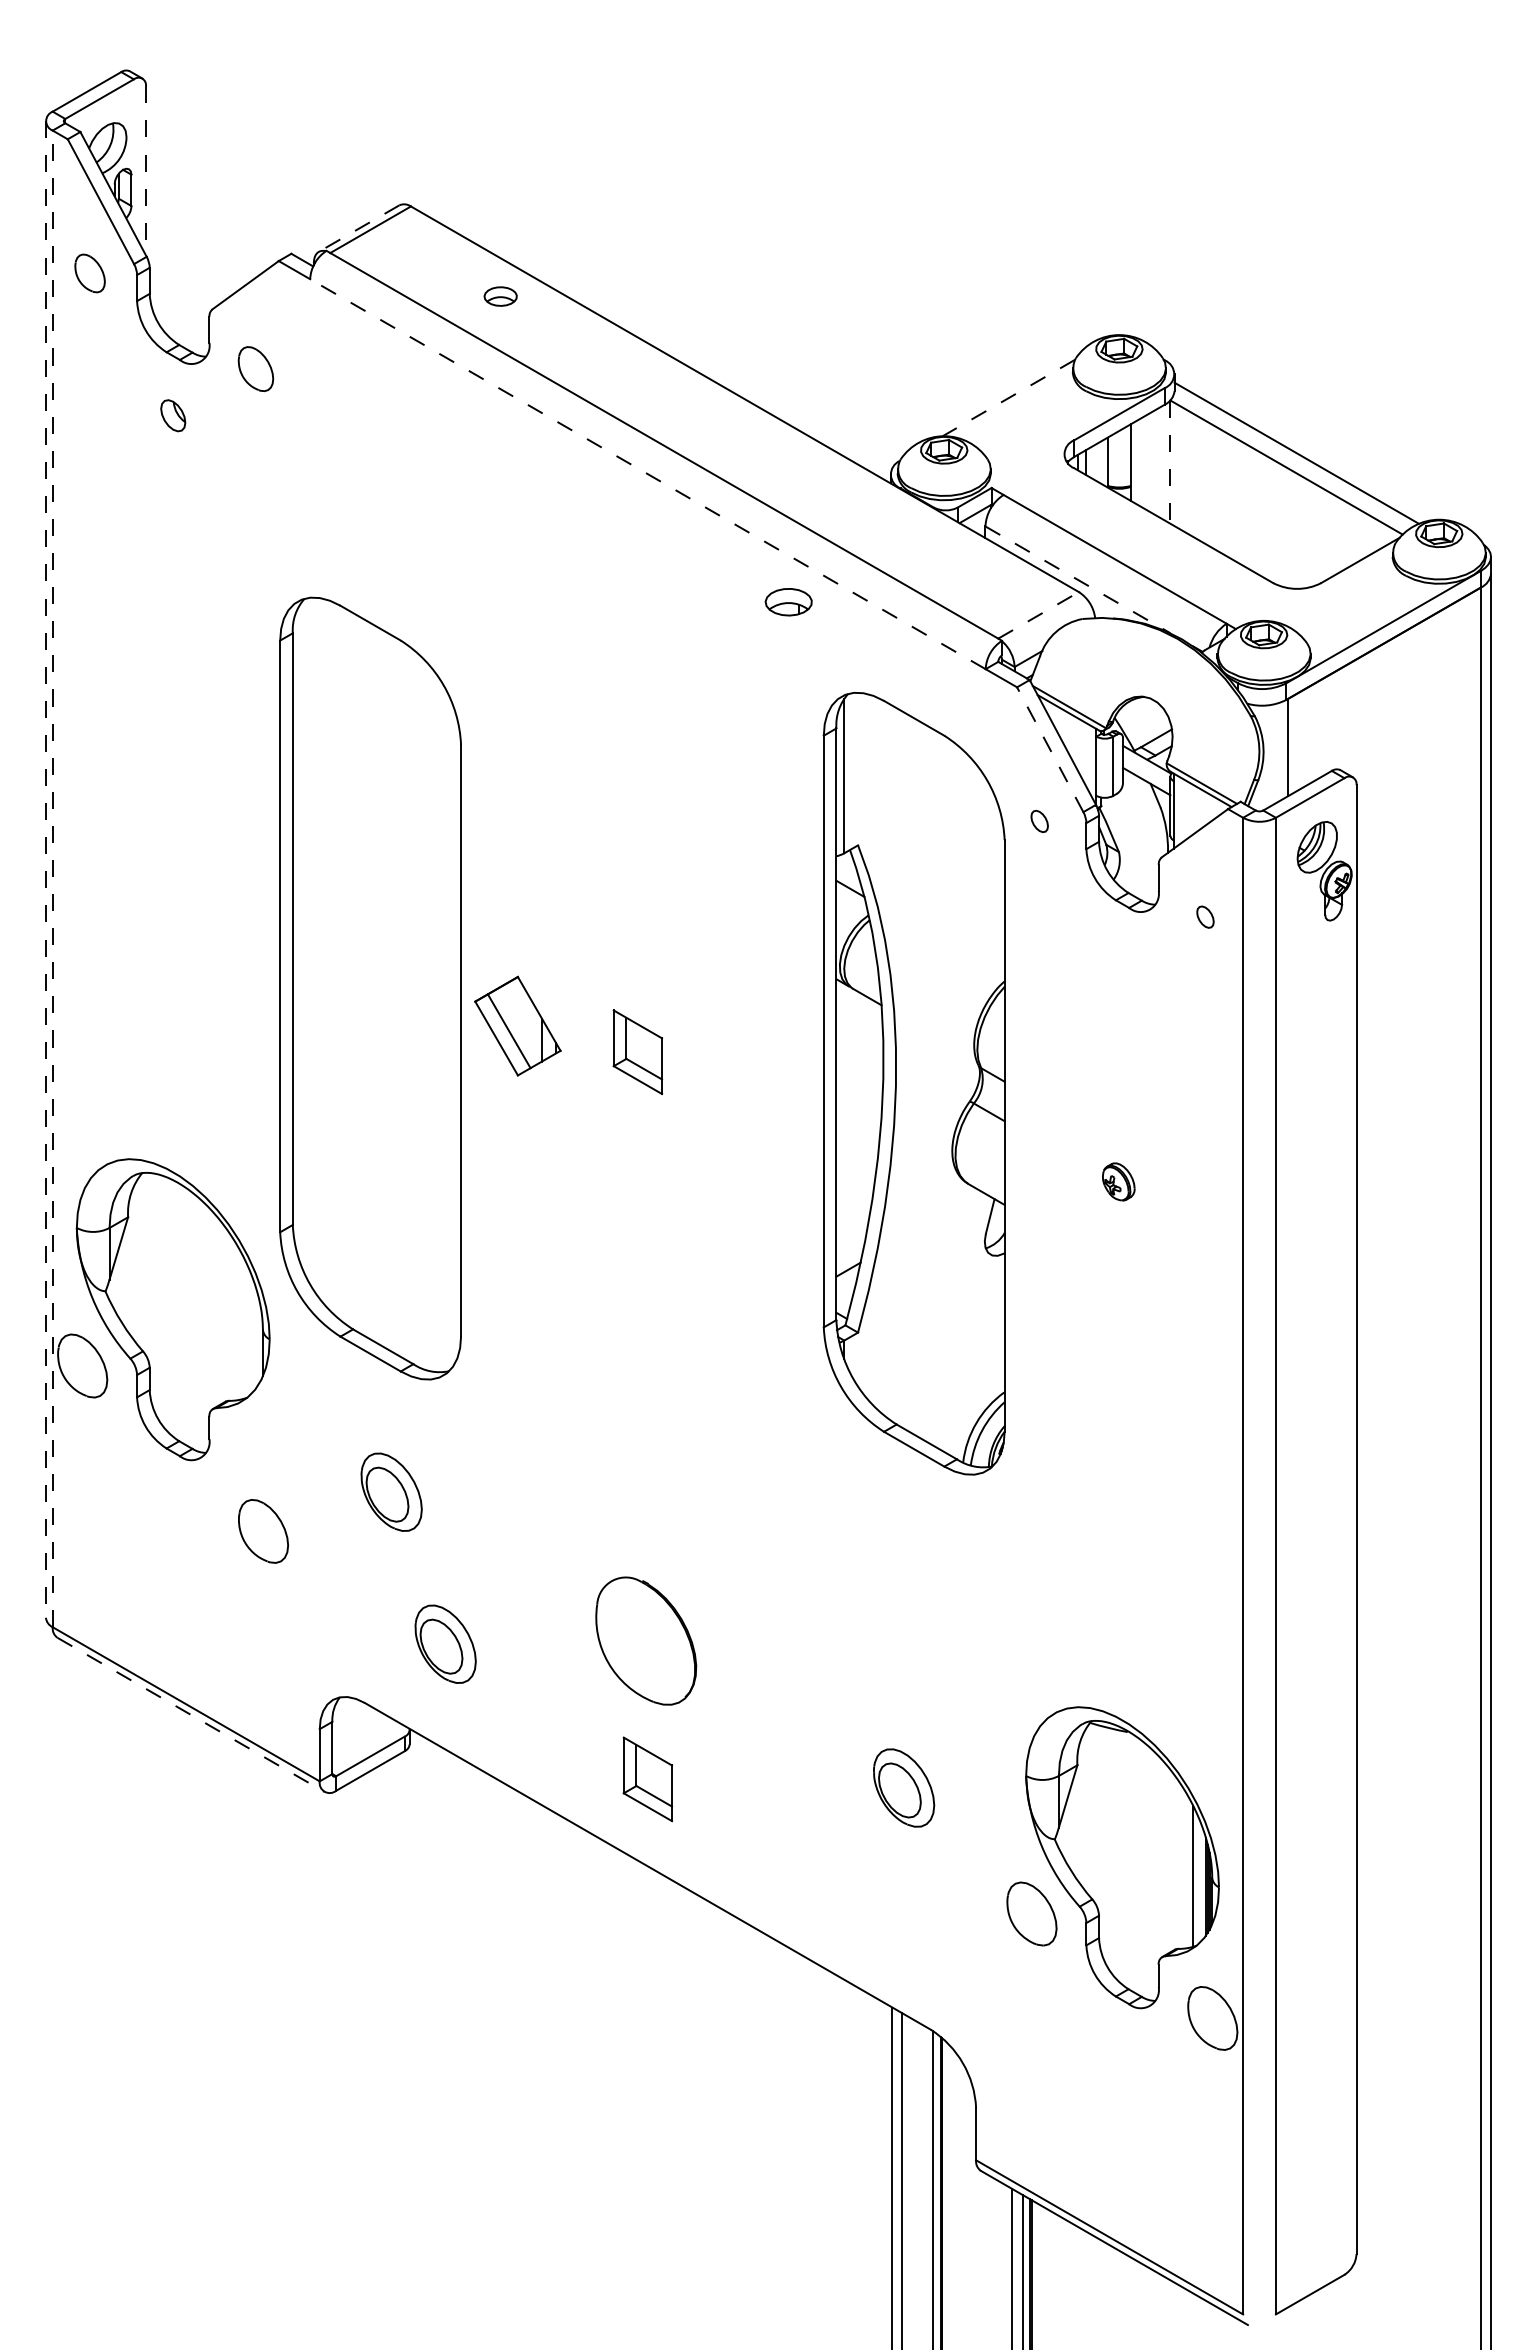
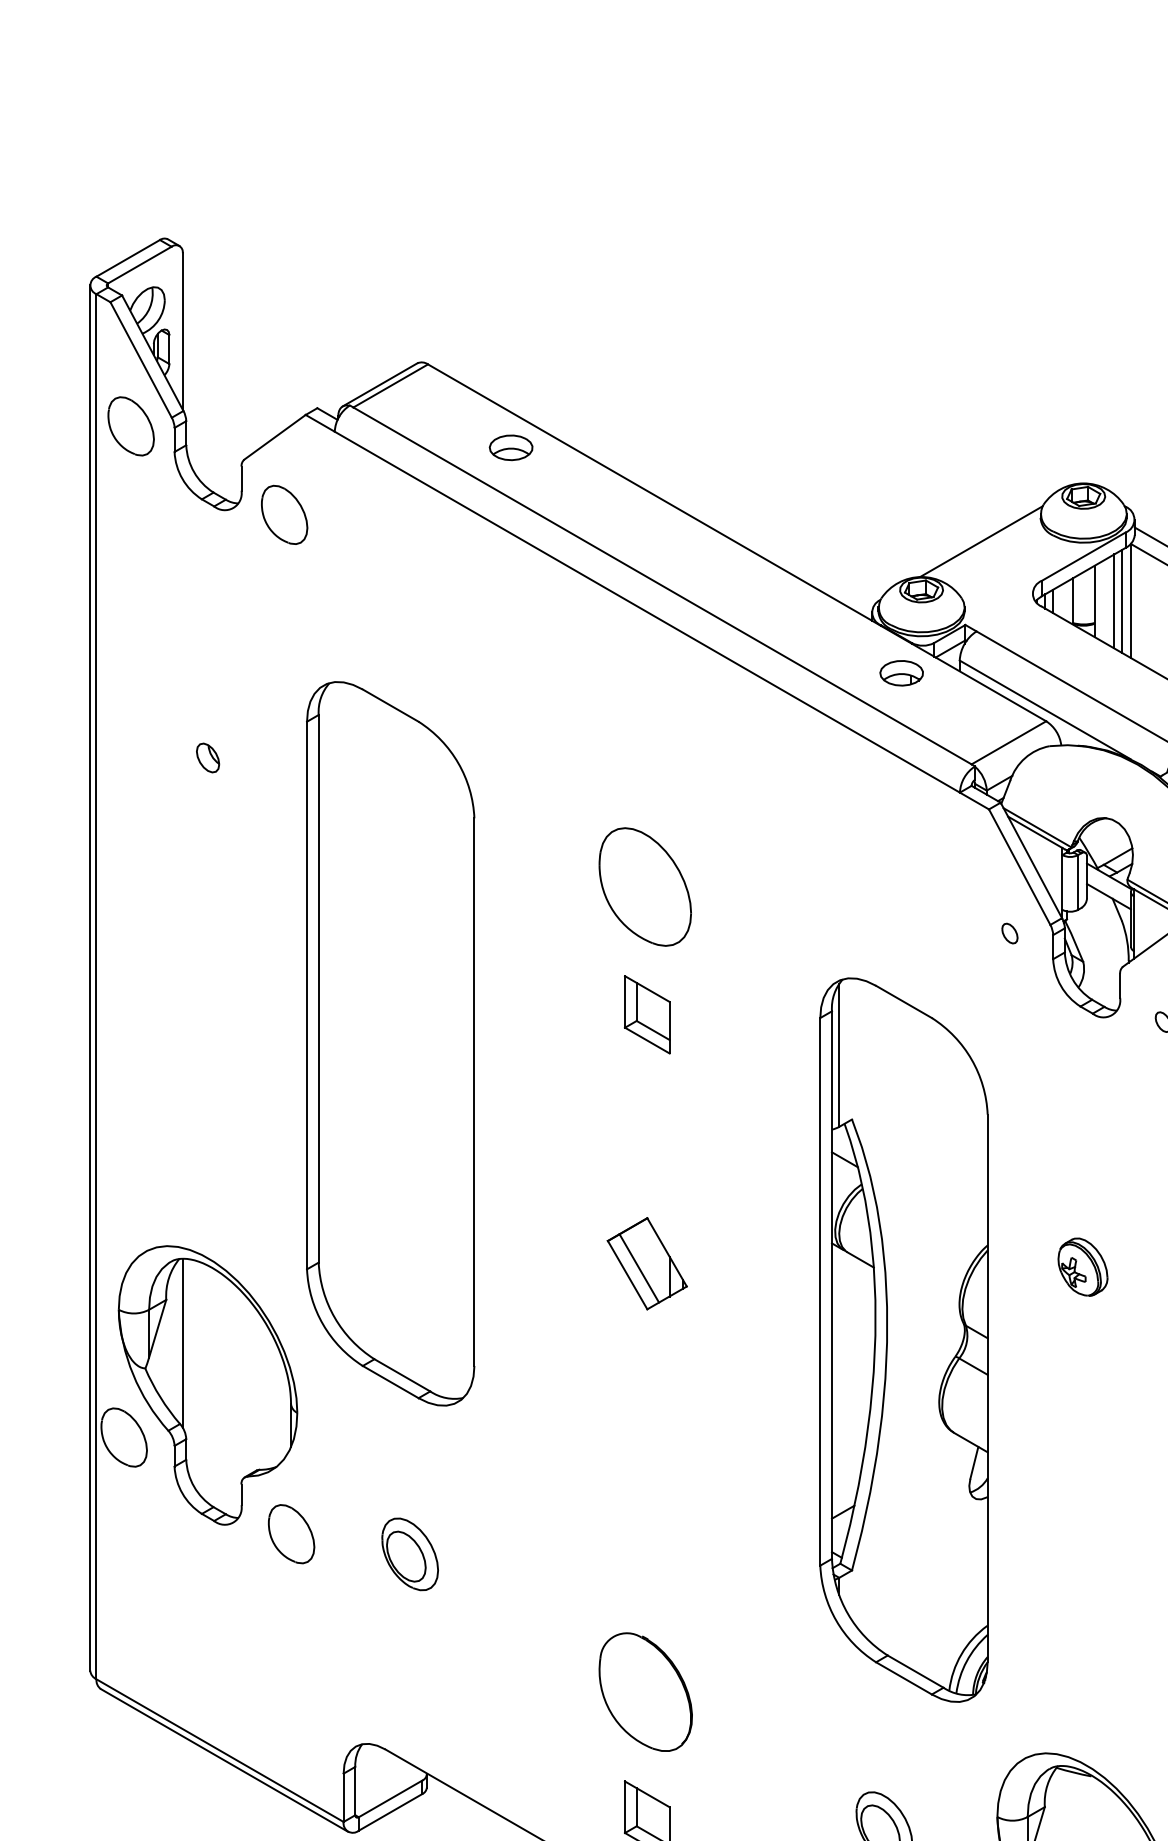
line: (145, 170) -> (182, 331), dashed -> solid
line: (359, 228) -> (380, 384), dashed -> solid
part: (89, 273) -> (130, 426), size x1.67
part: (500, 296) -> (510, 447), size x1.43
part: (255, 368) -> (284, 514), size x1.43
line: (1008, 398) -> (981, 542), dashed -> solid
part: (173, 415) -> (208, 757), moved
line: (1152, 462) -> (1114, 601), added
line: (1160, 462) -> (1121, 601), added
line: (1170, 462) -> (1130, 601), dashed -> solid
line: (647, 474) -> (646, 612), dashed -> solid
line: (1077, 579) -> (1044, 709), dashed -> solid
part: (788, 602) -> (901, 673), moved
line: (1038, 615) -> (1008, 742), dashed -> solid
line: (1050, 749) -> (1019, 866), dashed -> solid
part: (645, 770) -> (645, 886), added
line: (45, 869) -> (89, 978), dashed -> solid
line: (52, 878) -> (96, 986), dashed -> solid
part: (370, 988) -> (390, 1043), moved
part: (517, 1025) -> (646, 1263), moved
part: (637, 1052) -> (646, 1015), moved
part: (913, 1083) -> (903, 1339), moved
part: (1118, 1181) -> (1082, 1266), size x1.67
line: (145, 1263) -> (182, 1342), added
part: (263, 1531) -> (291, 1534), moved
part: (445, 1643) -> (460, 1694), removed
line: (191, 1715) -> (224, 1761), dashed -> solid

